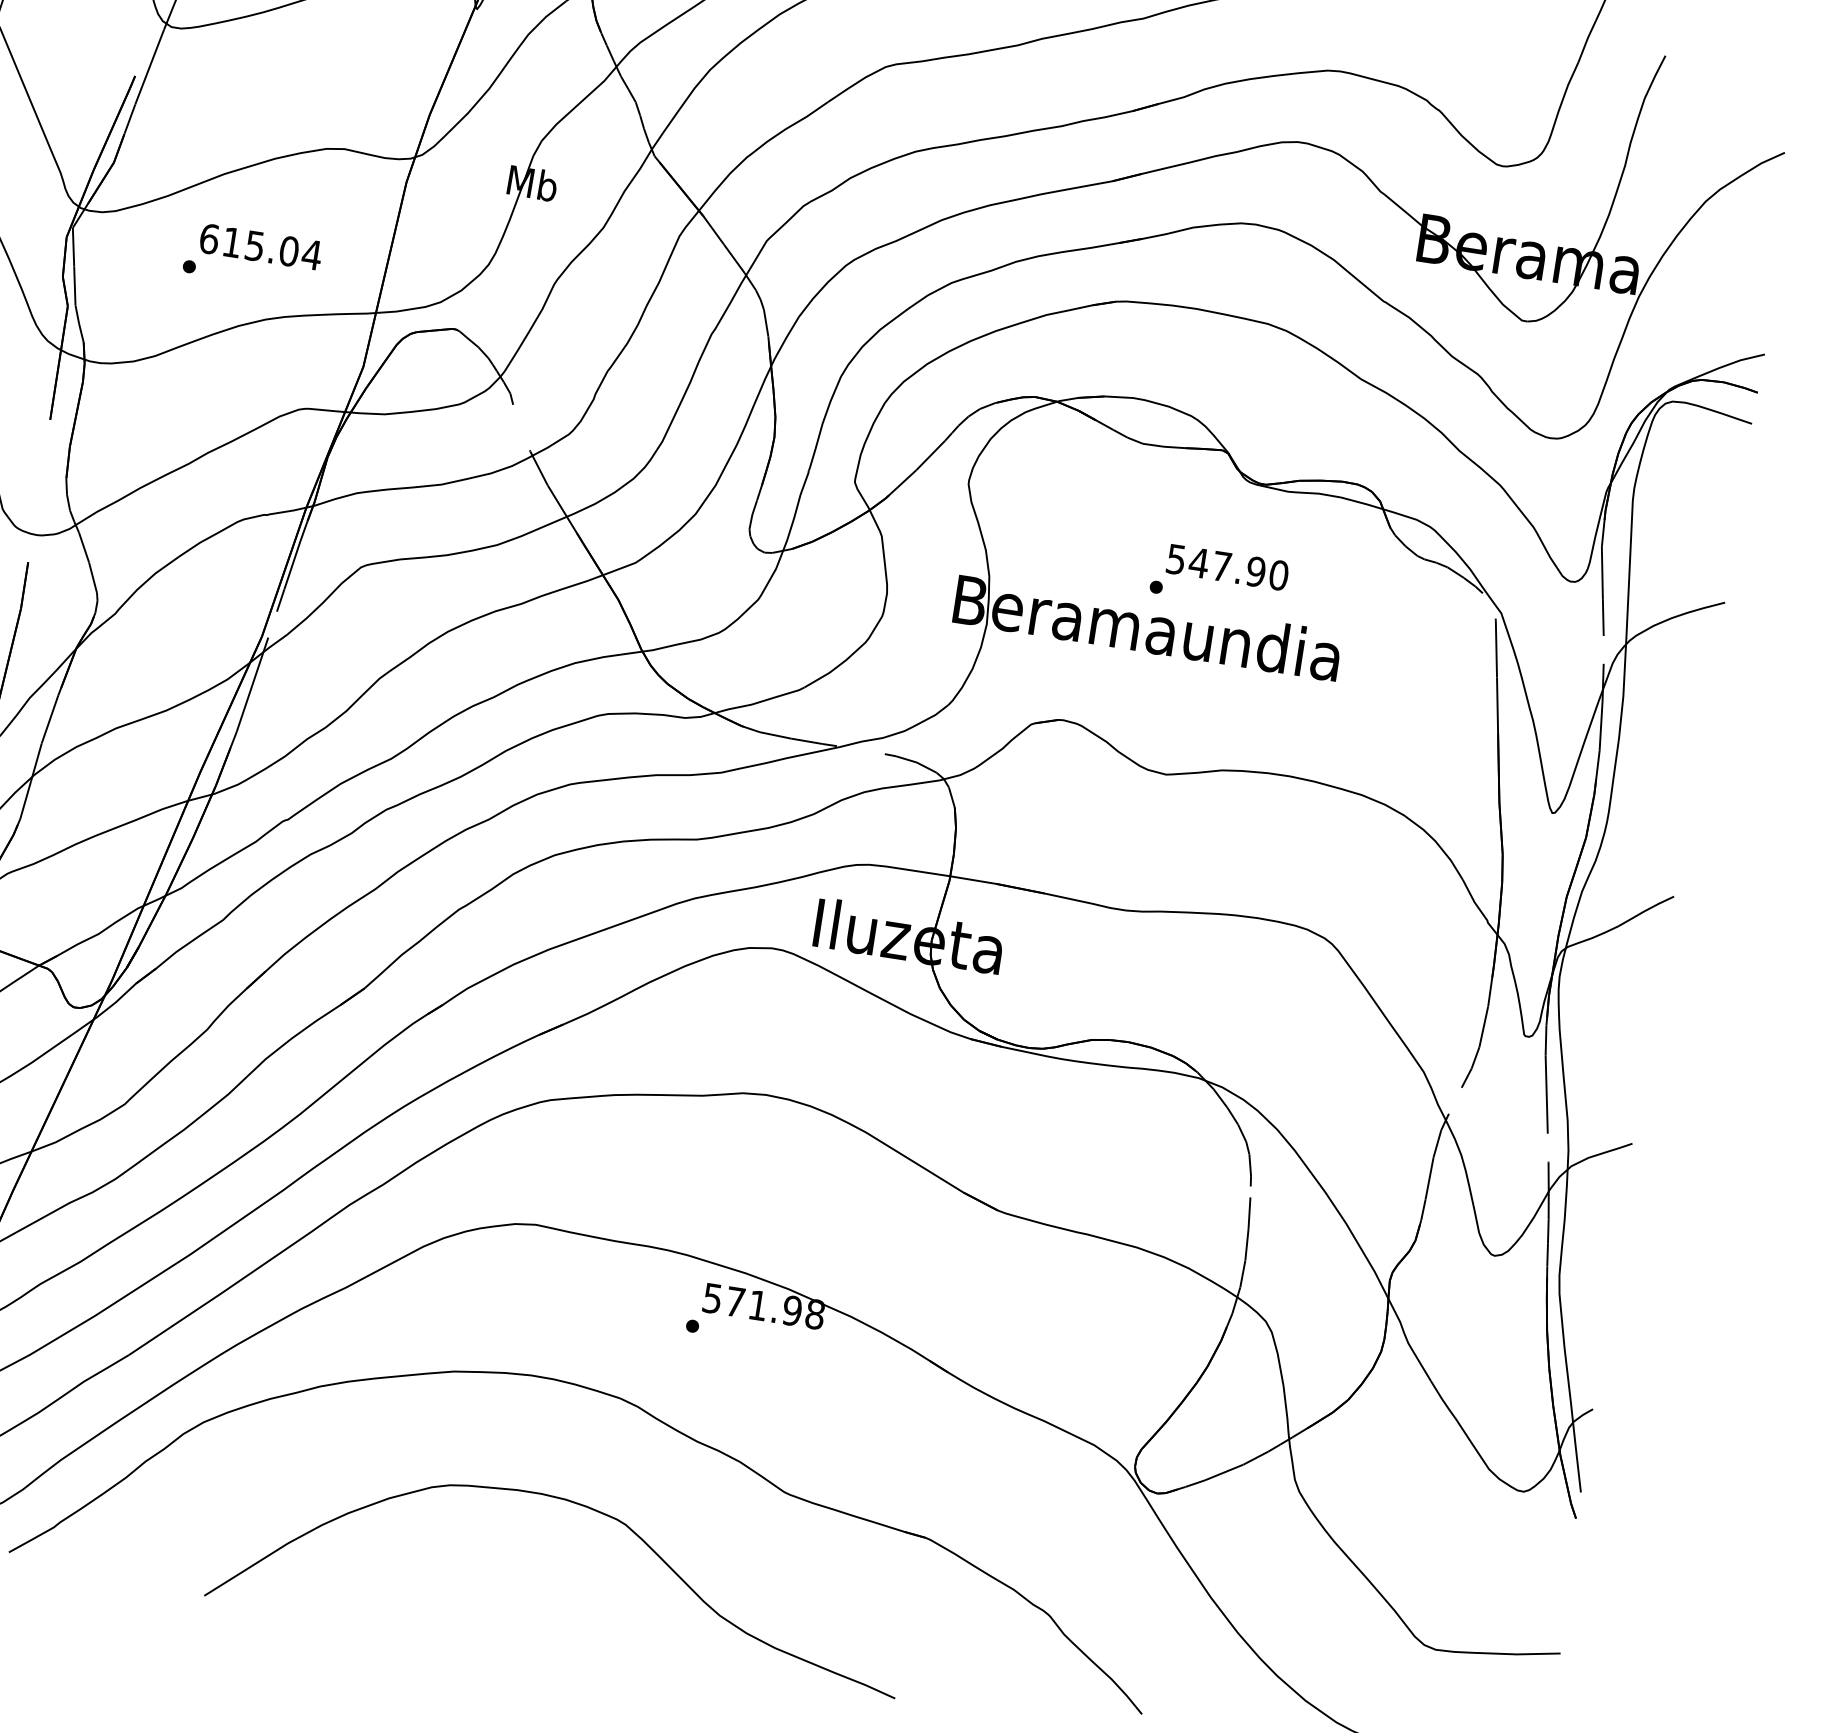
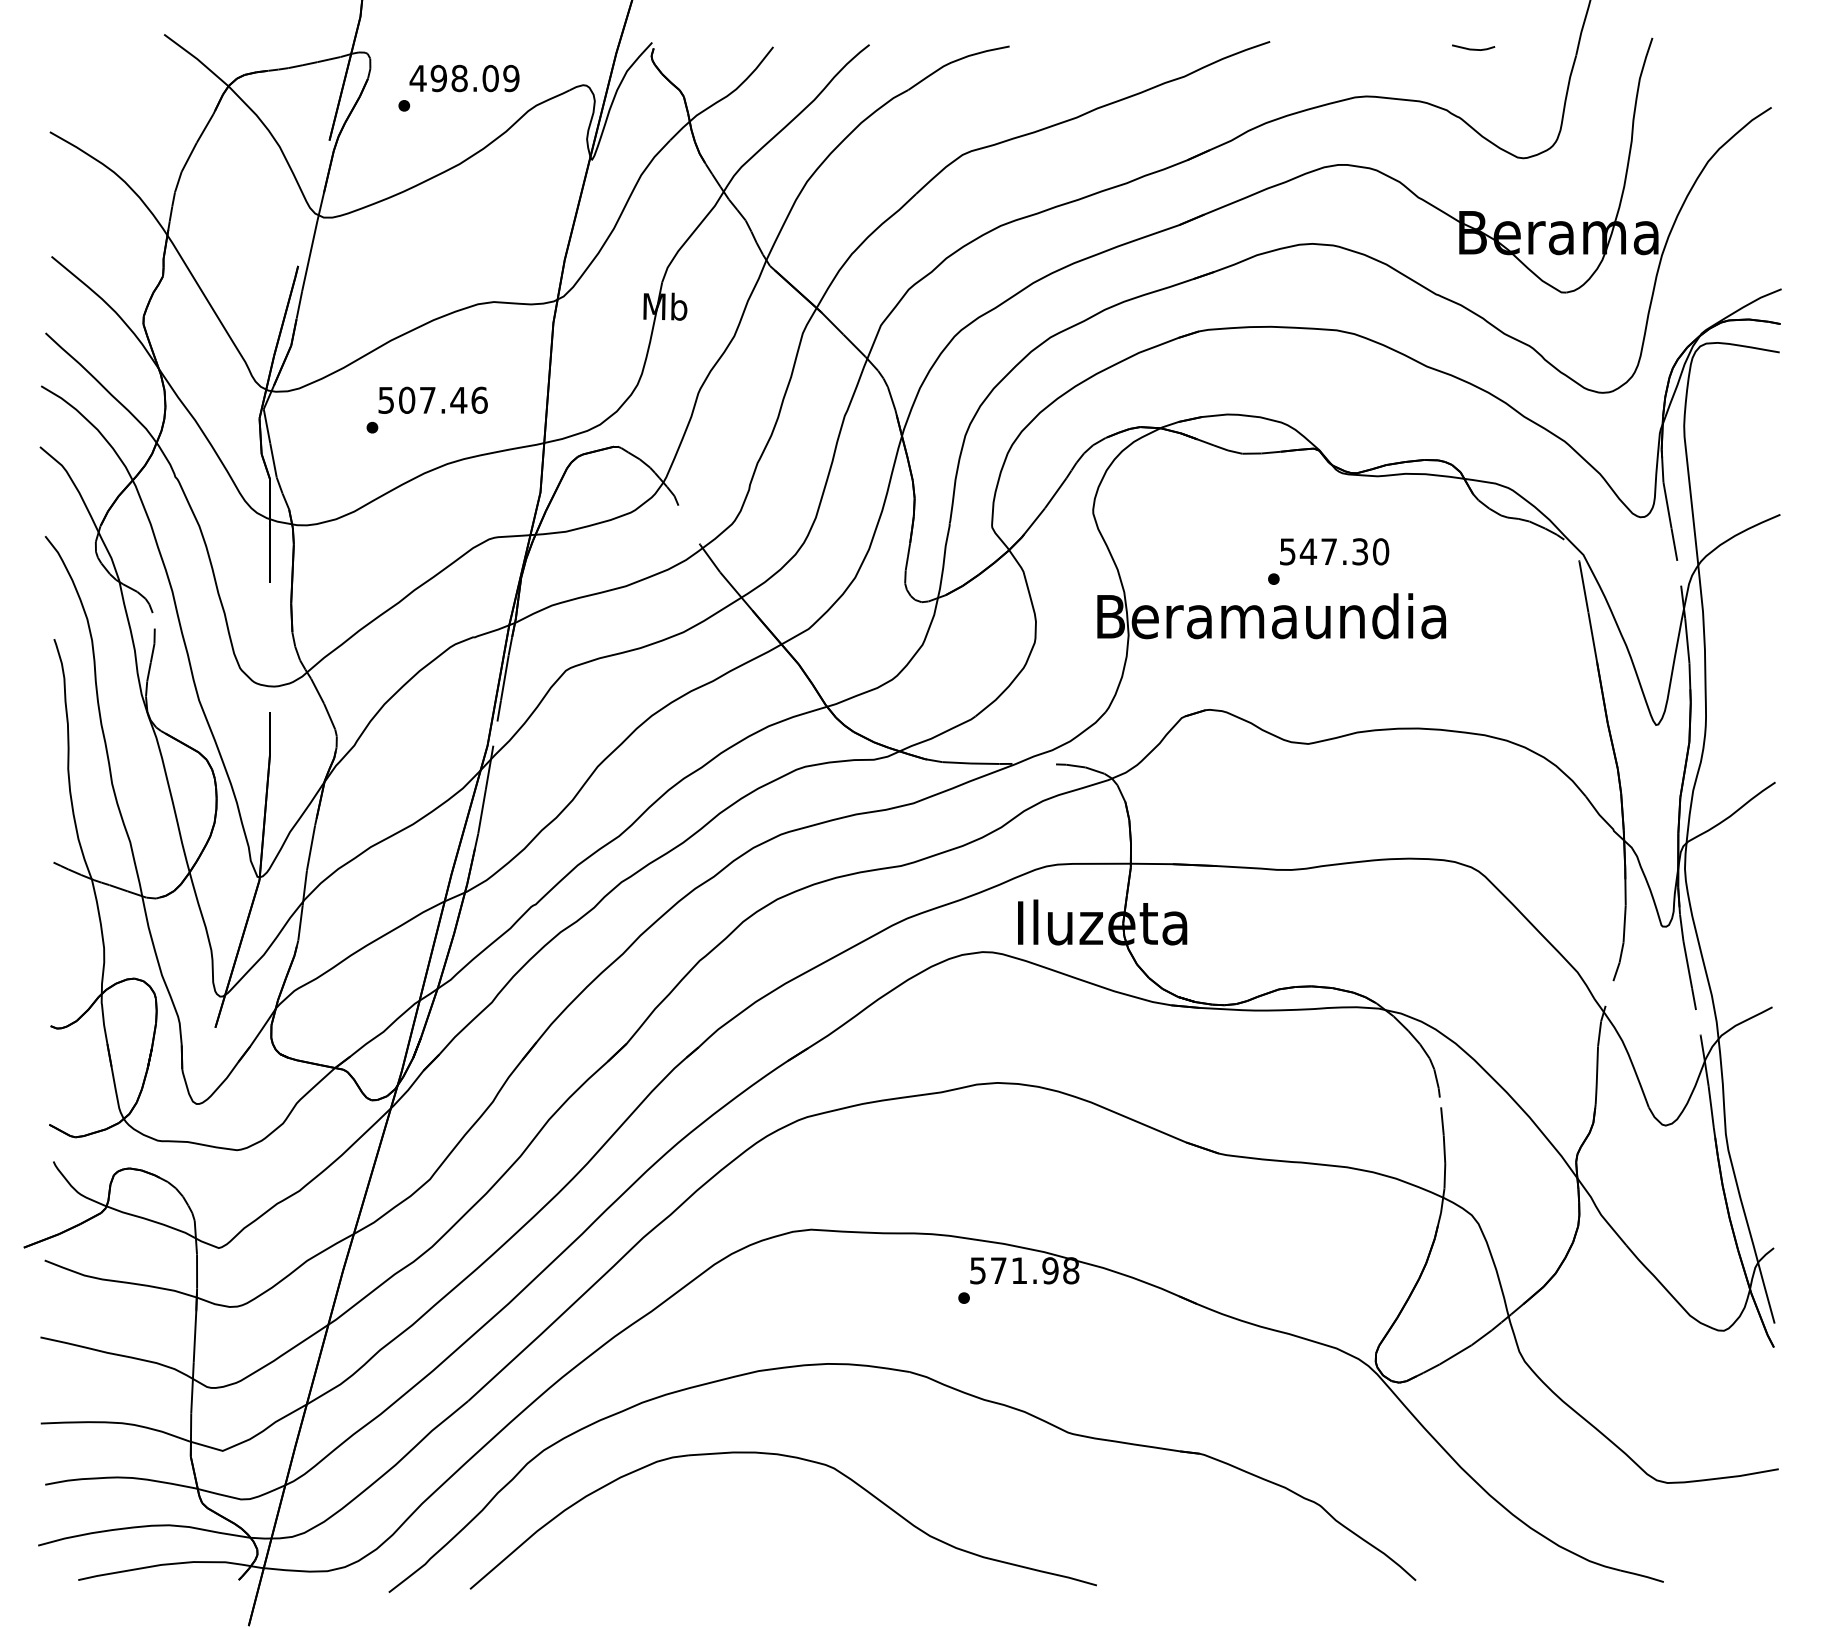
line: (1466, 36) -> (1473, 48), added
text: (261, 246) -> (433, 399), 615.04 -> 507.46
text: (1256, 571) -> (1360, 551), 547.90 -> 547.30
part: (583, 1507) -> (794, 1458), moved

